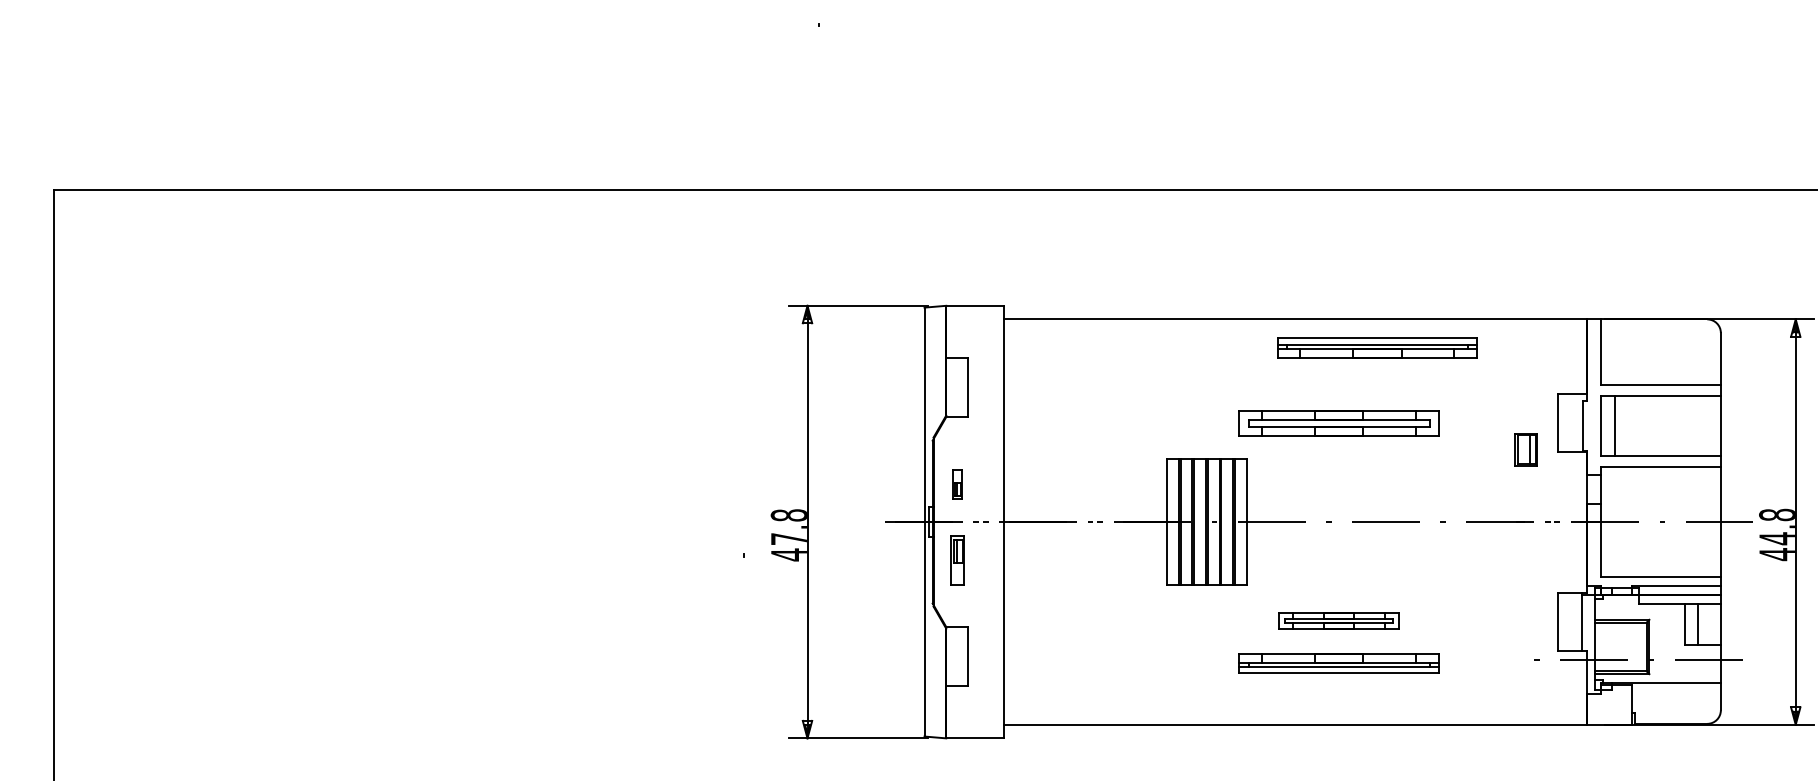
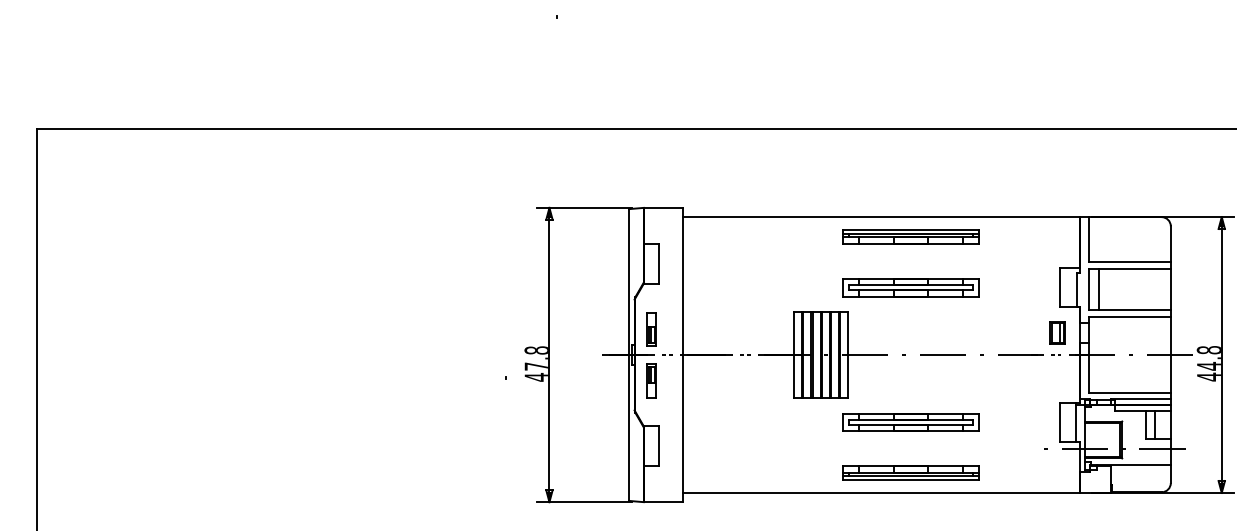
part: (1376, 347) -> (910, 236), moved
part: (1526, 449) -> (1057, 332), moved
part: (957, 484) -> (651, 329), size x1.67
part: (1338, 621) -> (910, 422), size x1.67
part: (1338, 662) -> (910, 472), moved

